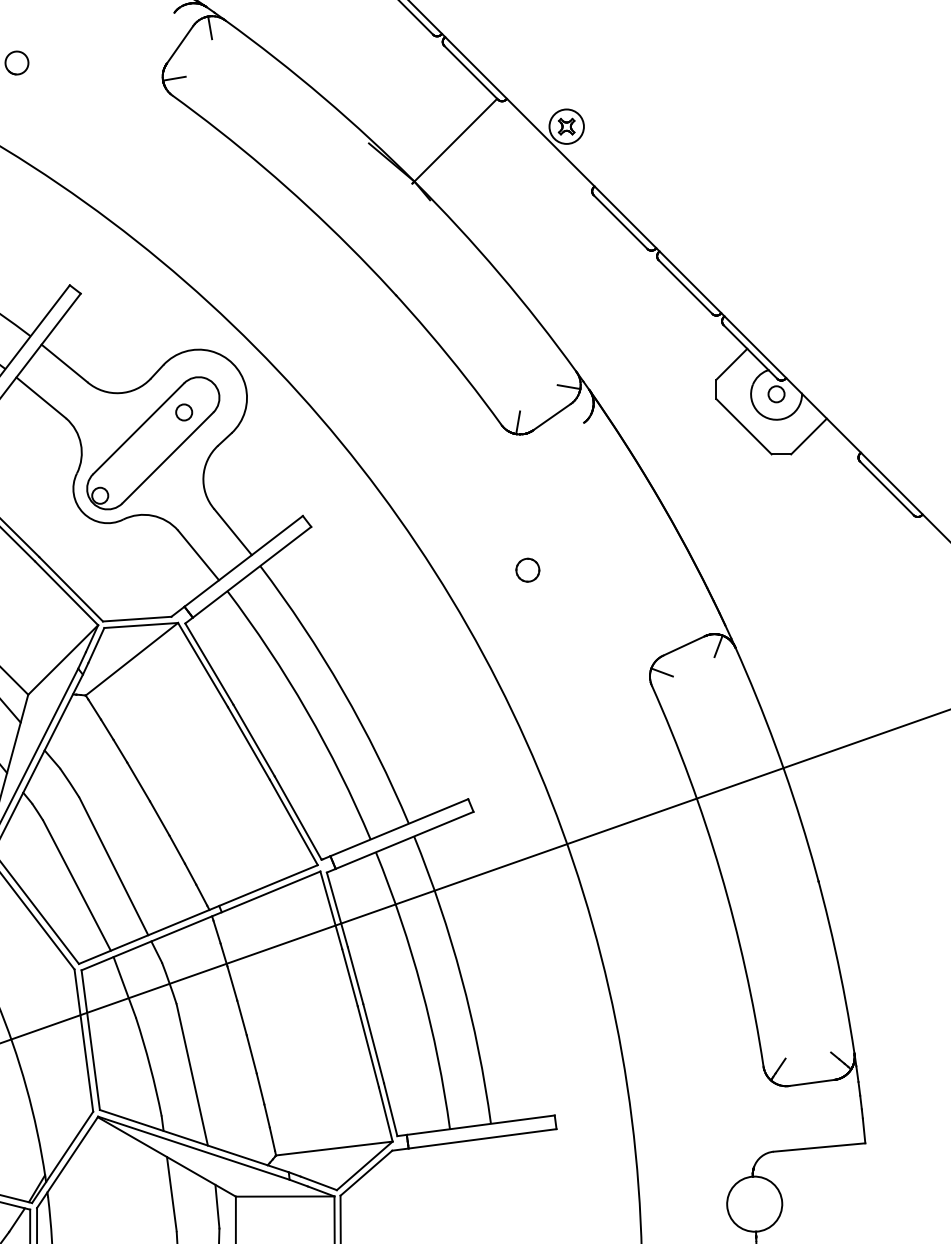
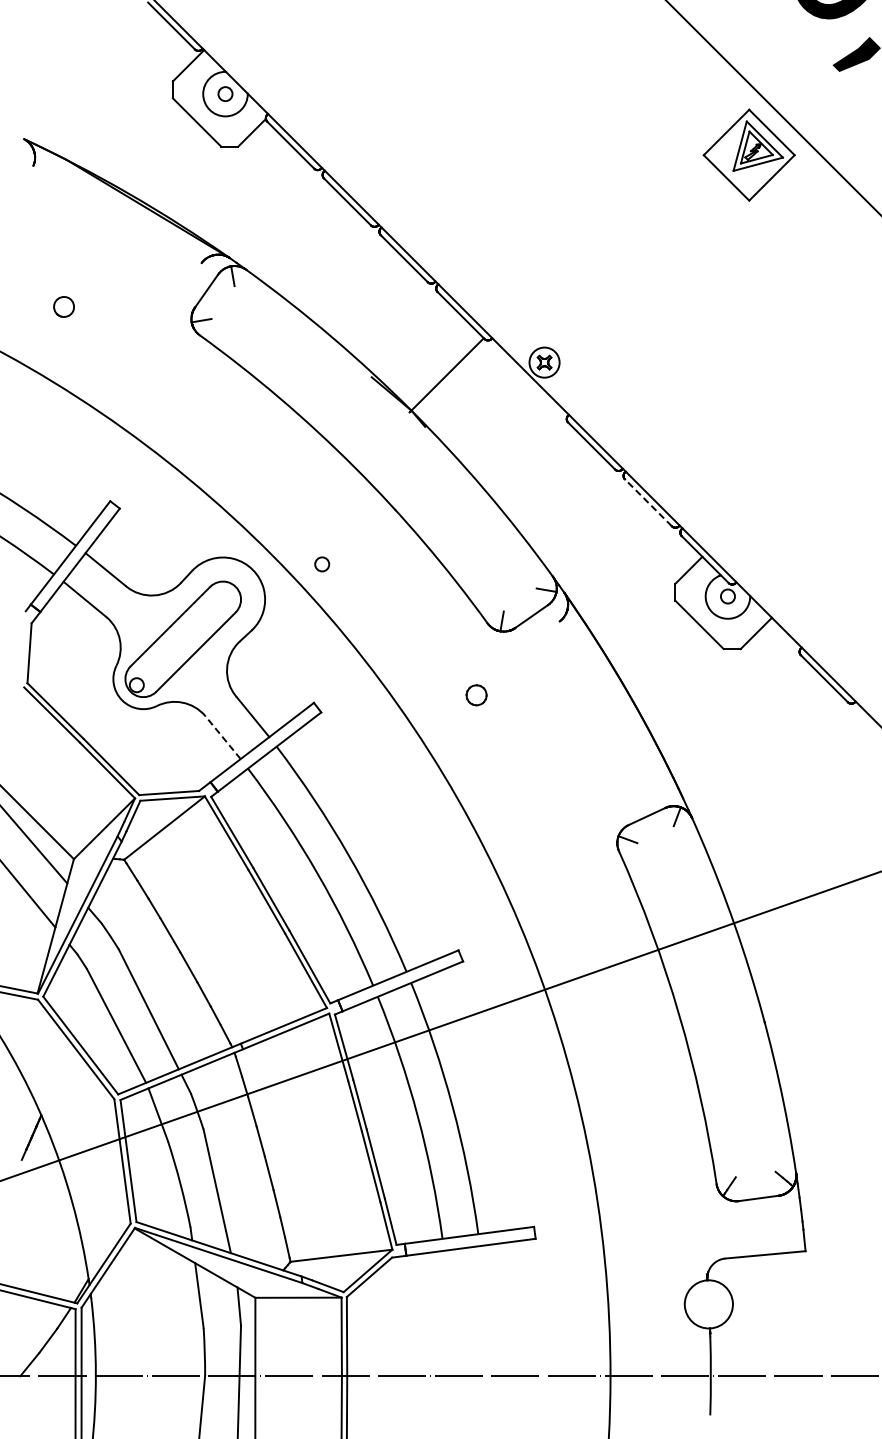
line: (685, 286) -> (648, 502), solid -> dashed
circle: (184, 412) -> (322, 564), moved
line: (198, 554) -> (222, 736), solid -> dashed
part: (527, 570) -> (476, 695), moved

